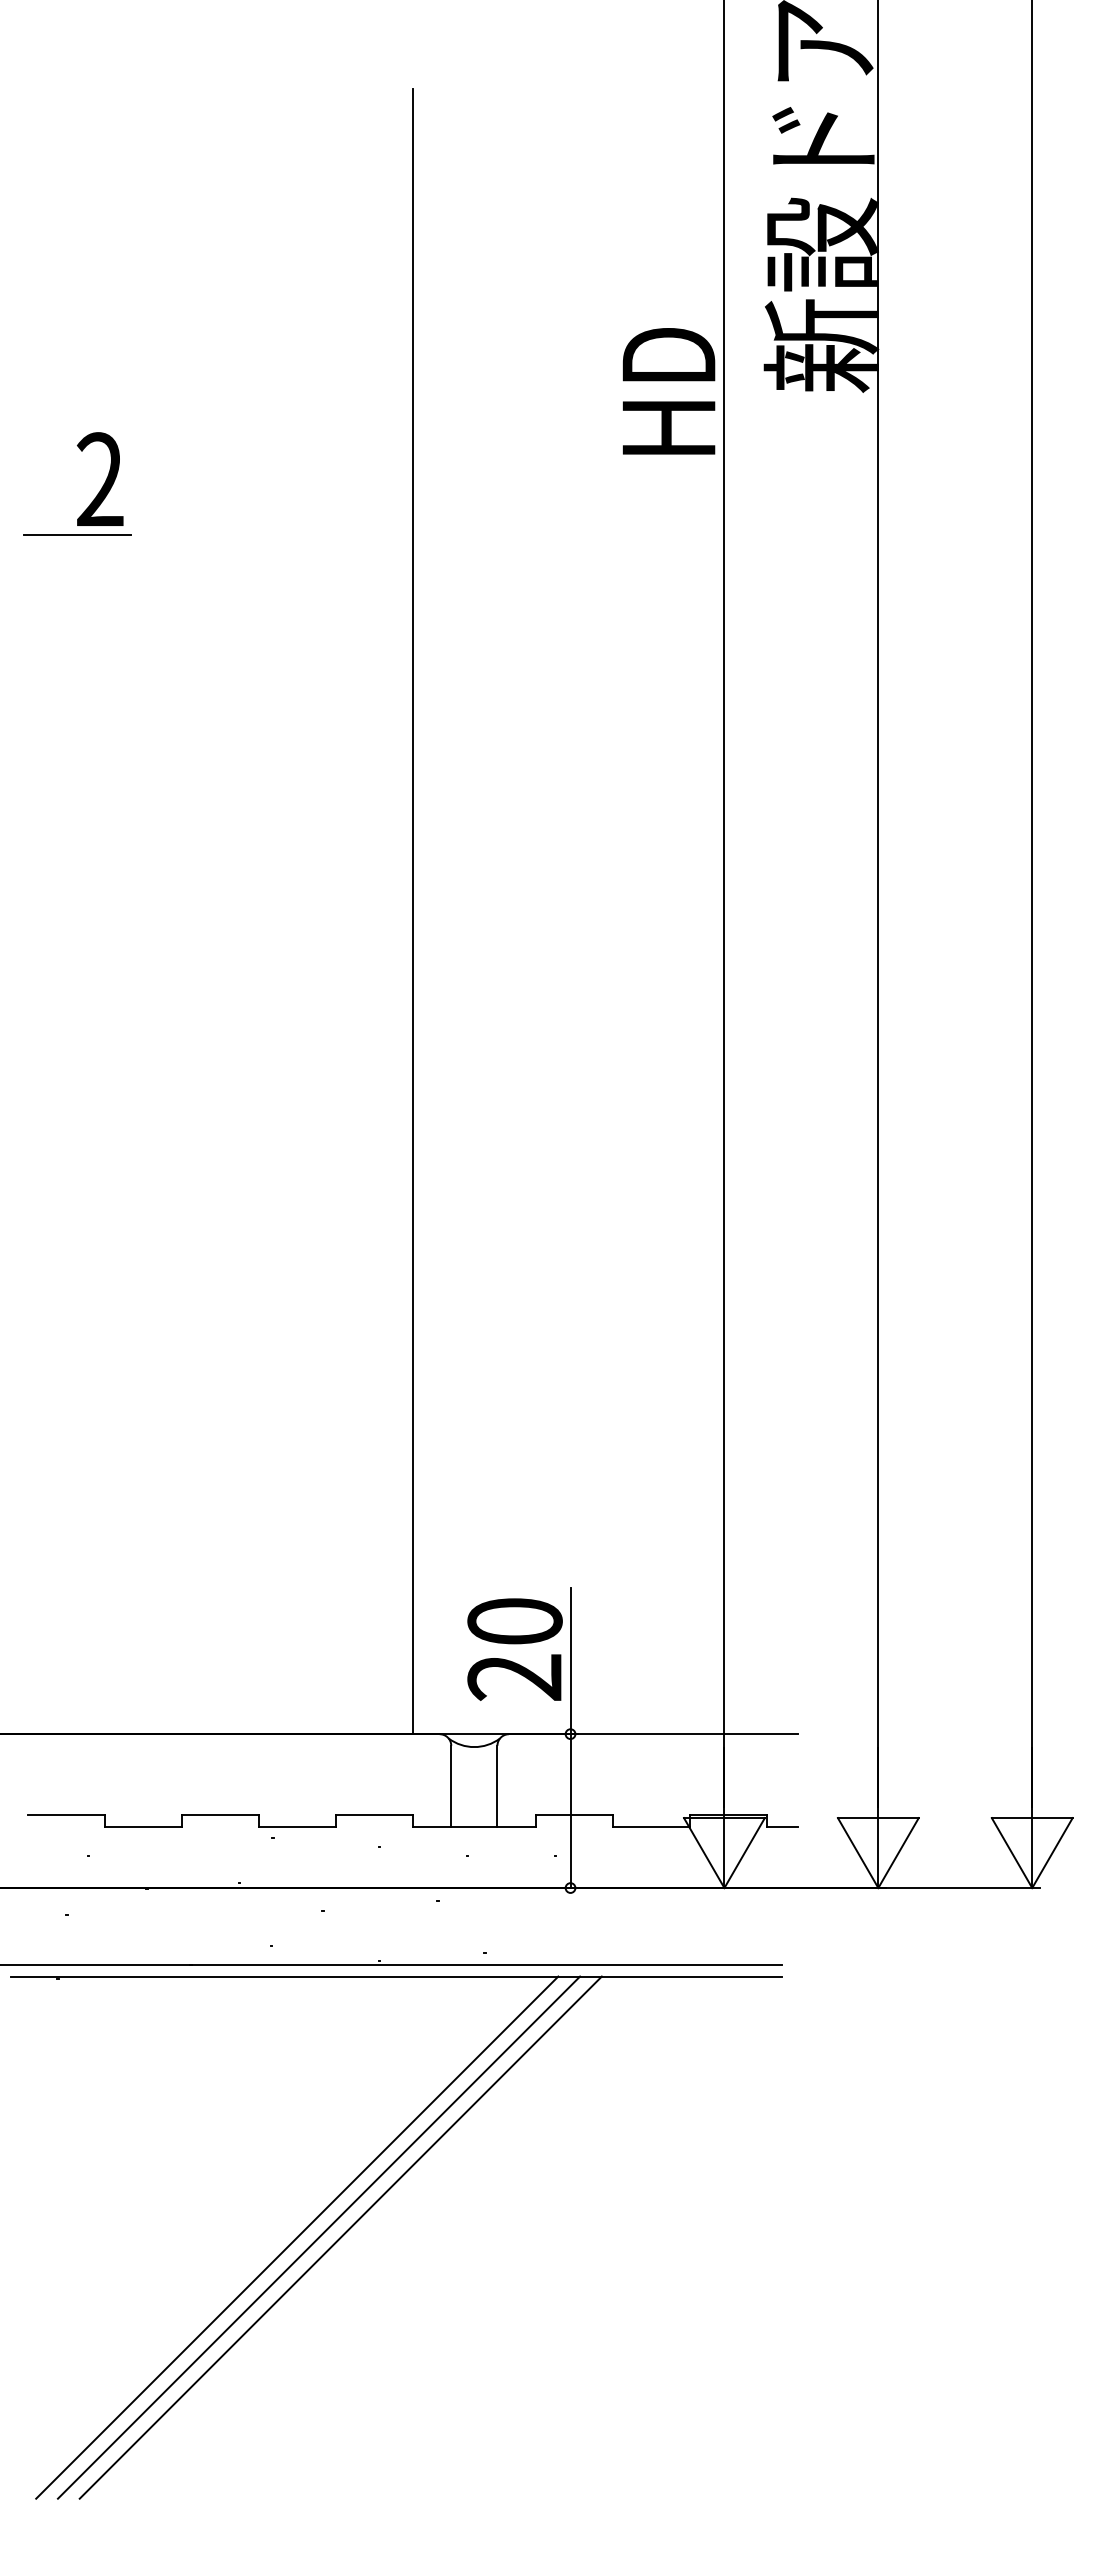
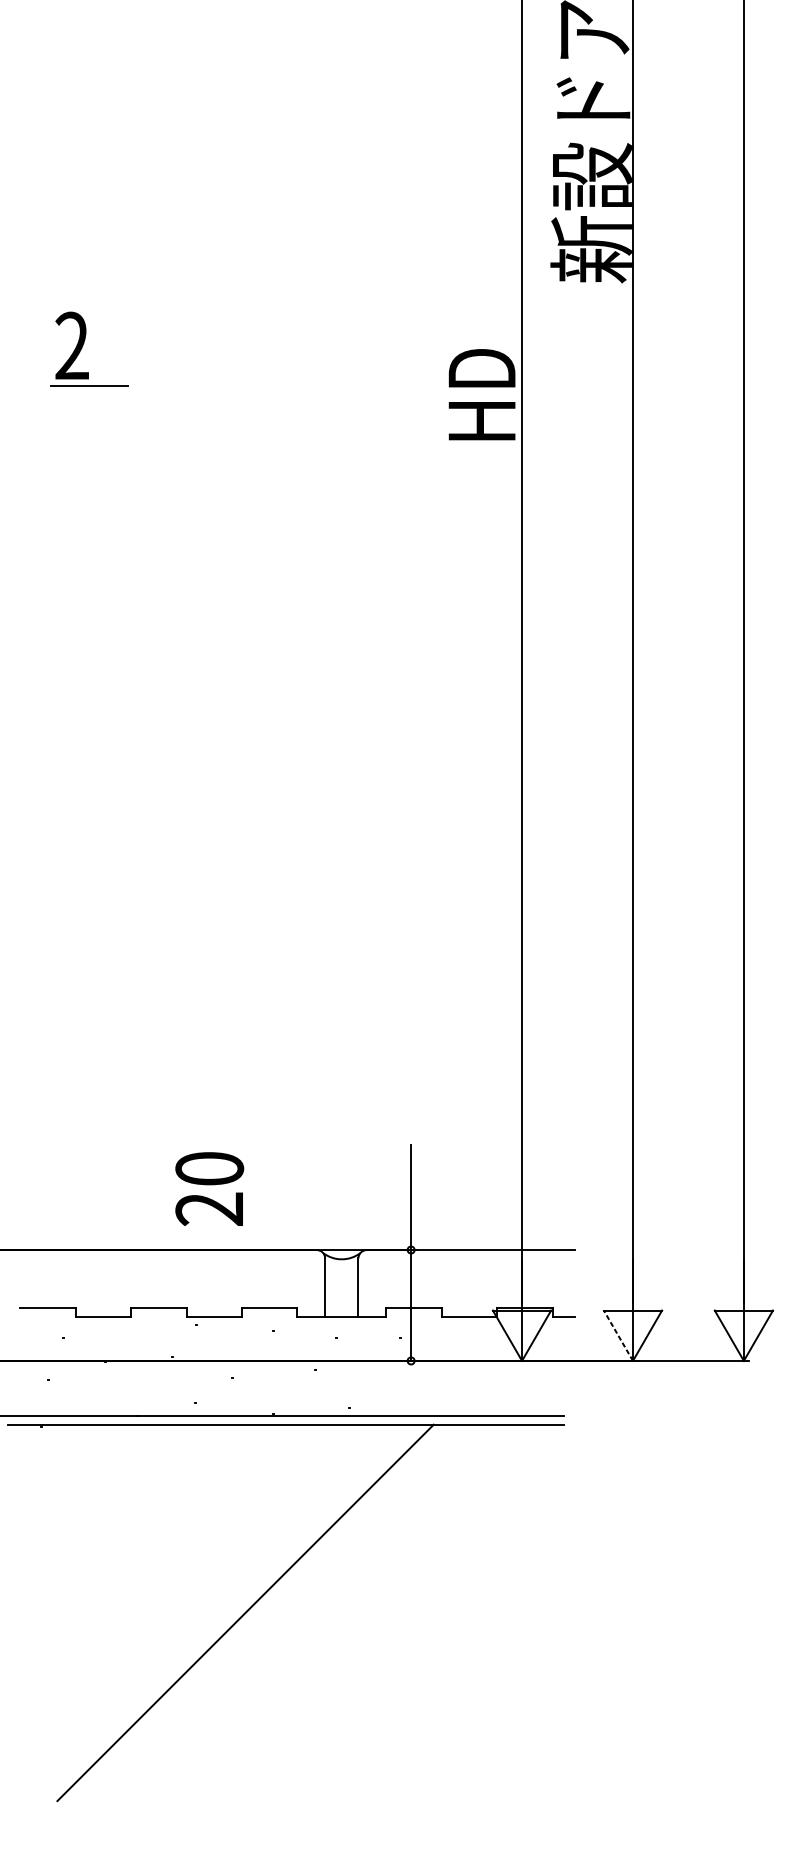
text: (668, 391) -> (481, 394), moved
line: (77, 534) -> (89, 385), moved
line: (412, 911) -> (297, 657), removed
text: (514, 1649) -> (209, 1189), moved
line: (857, 1852) -> (617, 1335), solid -> dashed
line: (297, 2237) -> (214, 1612), removed
line: (318, 2237) -> (229, 1612), removed

